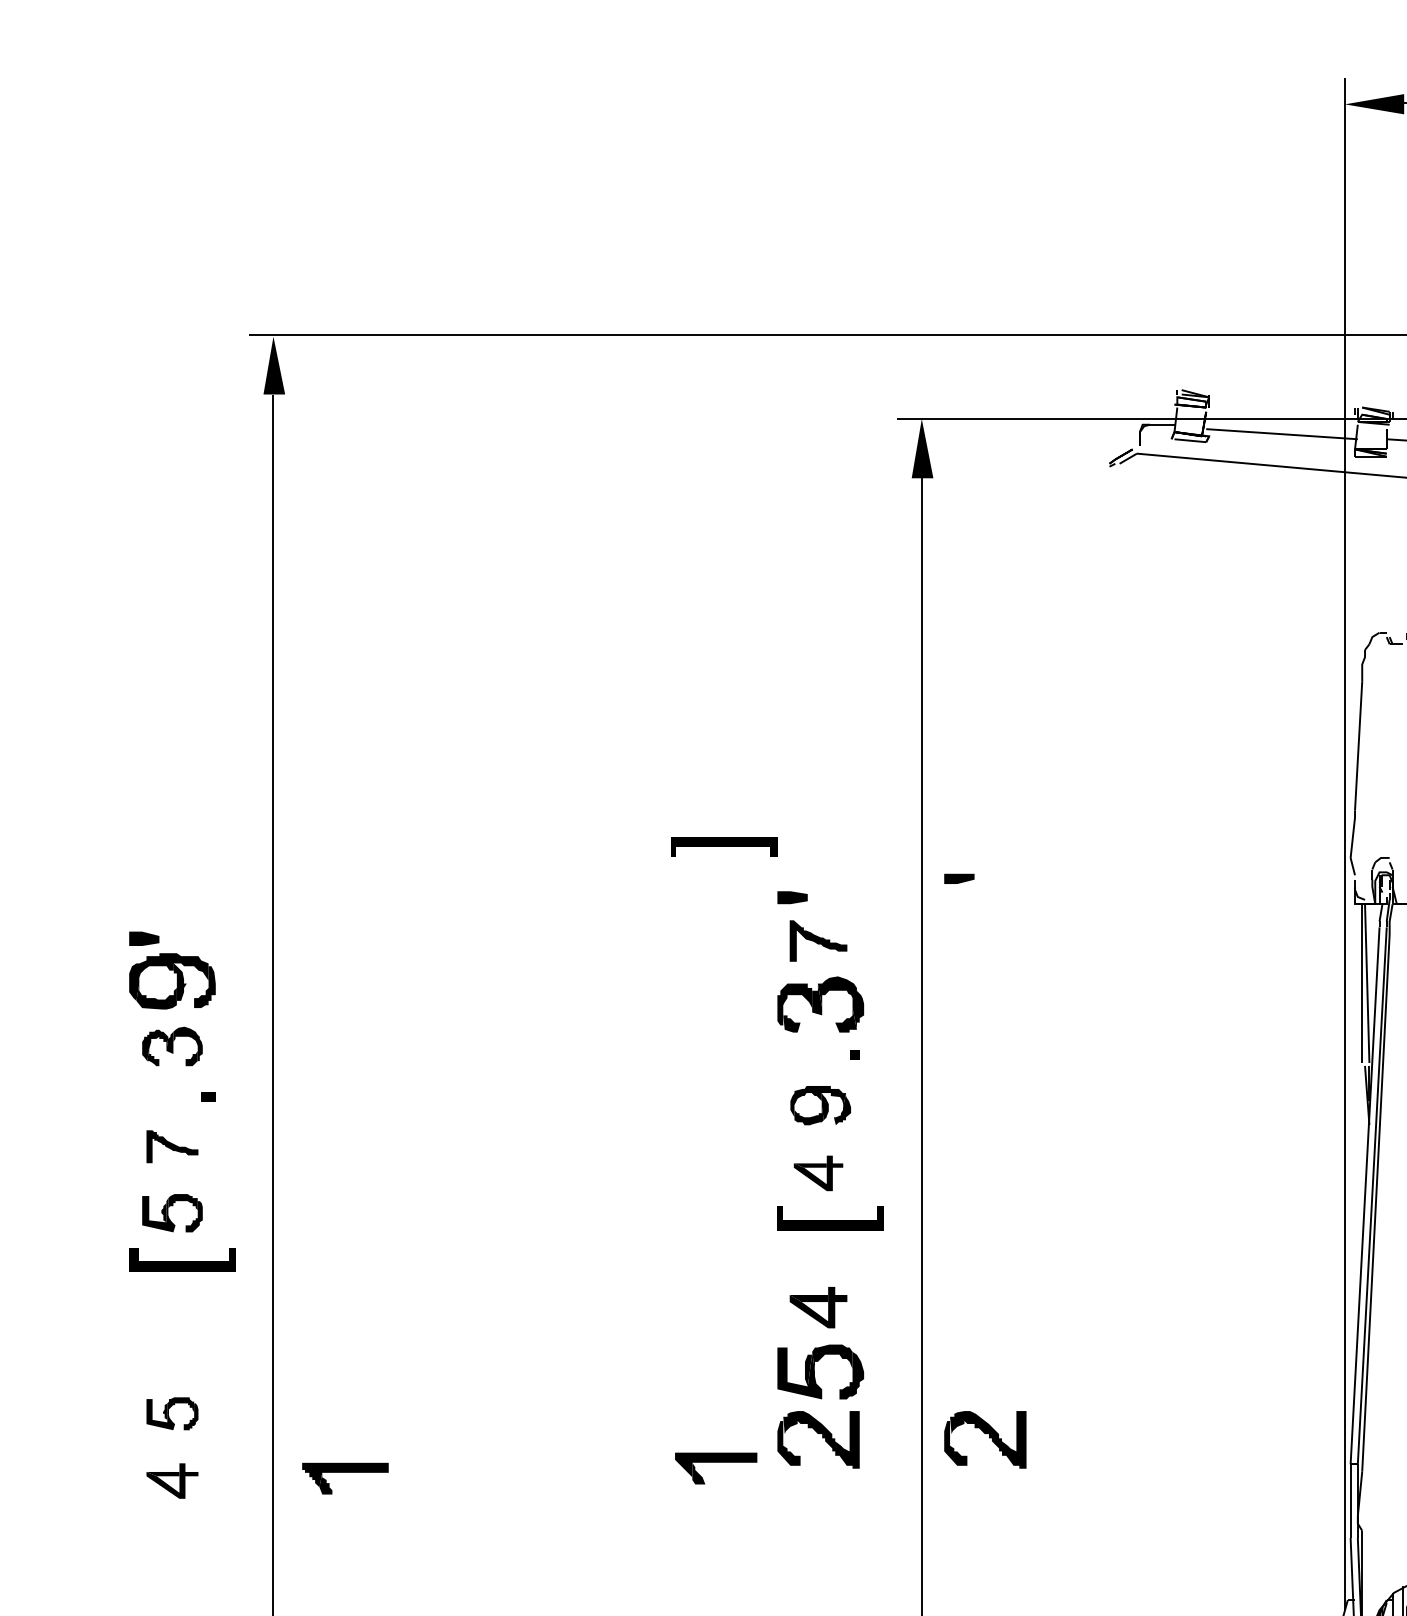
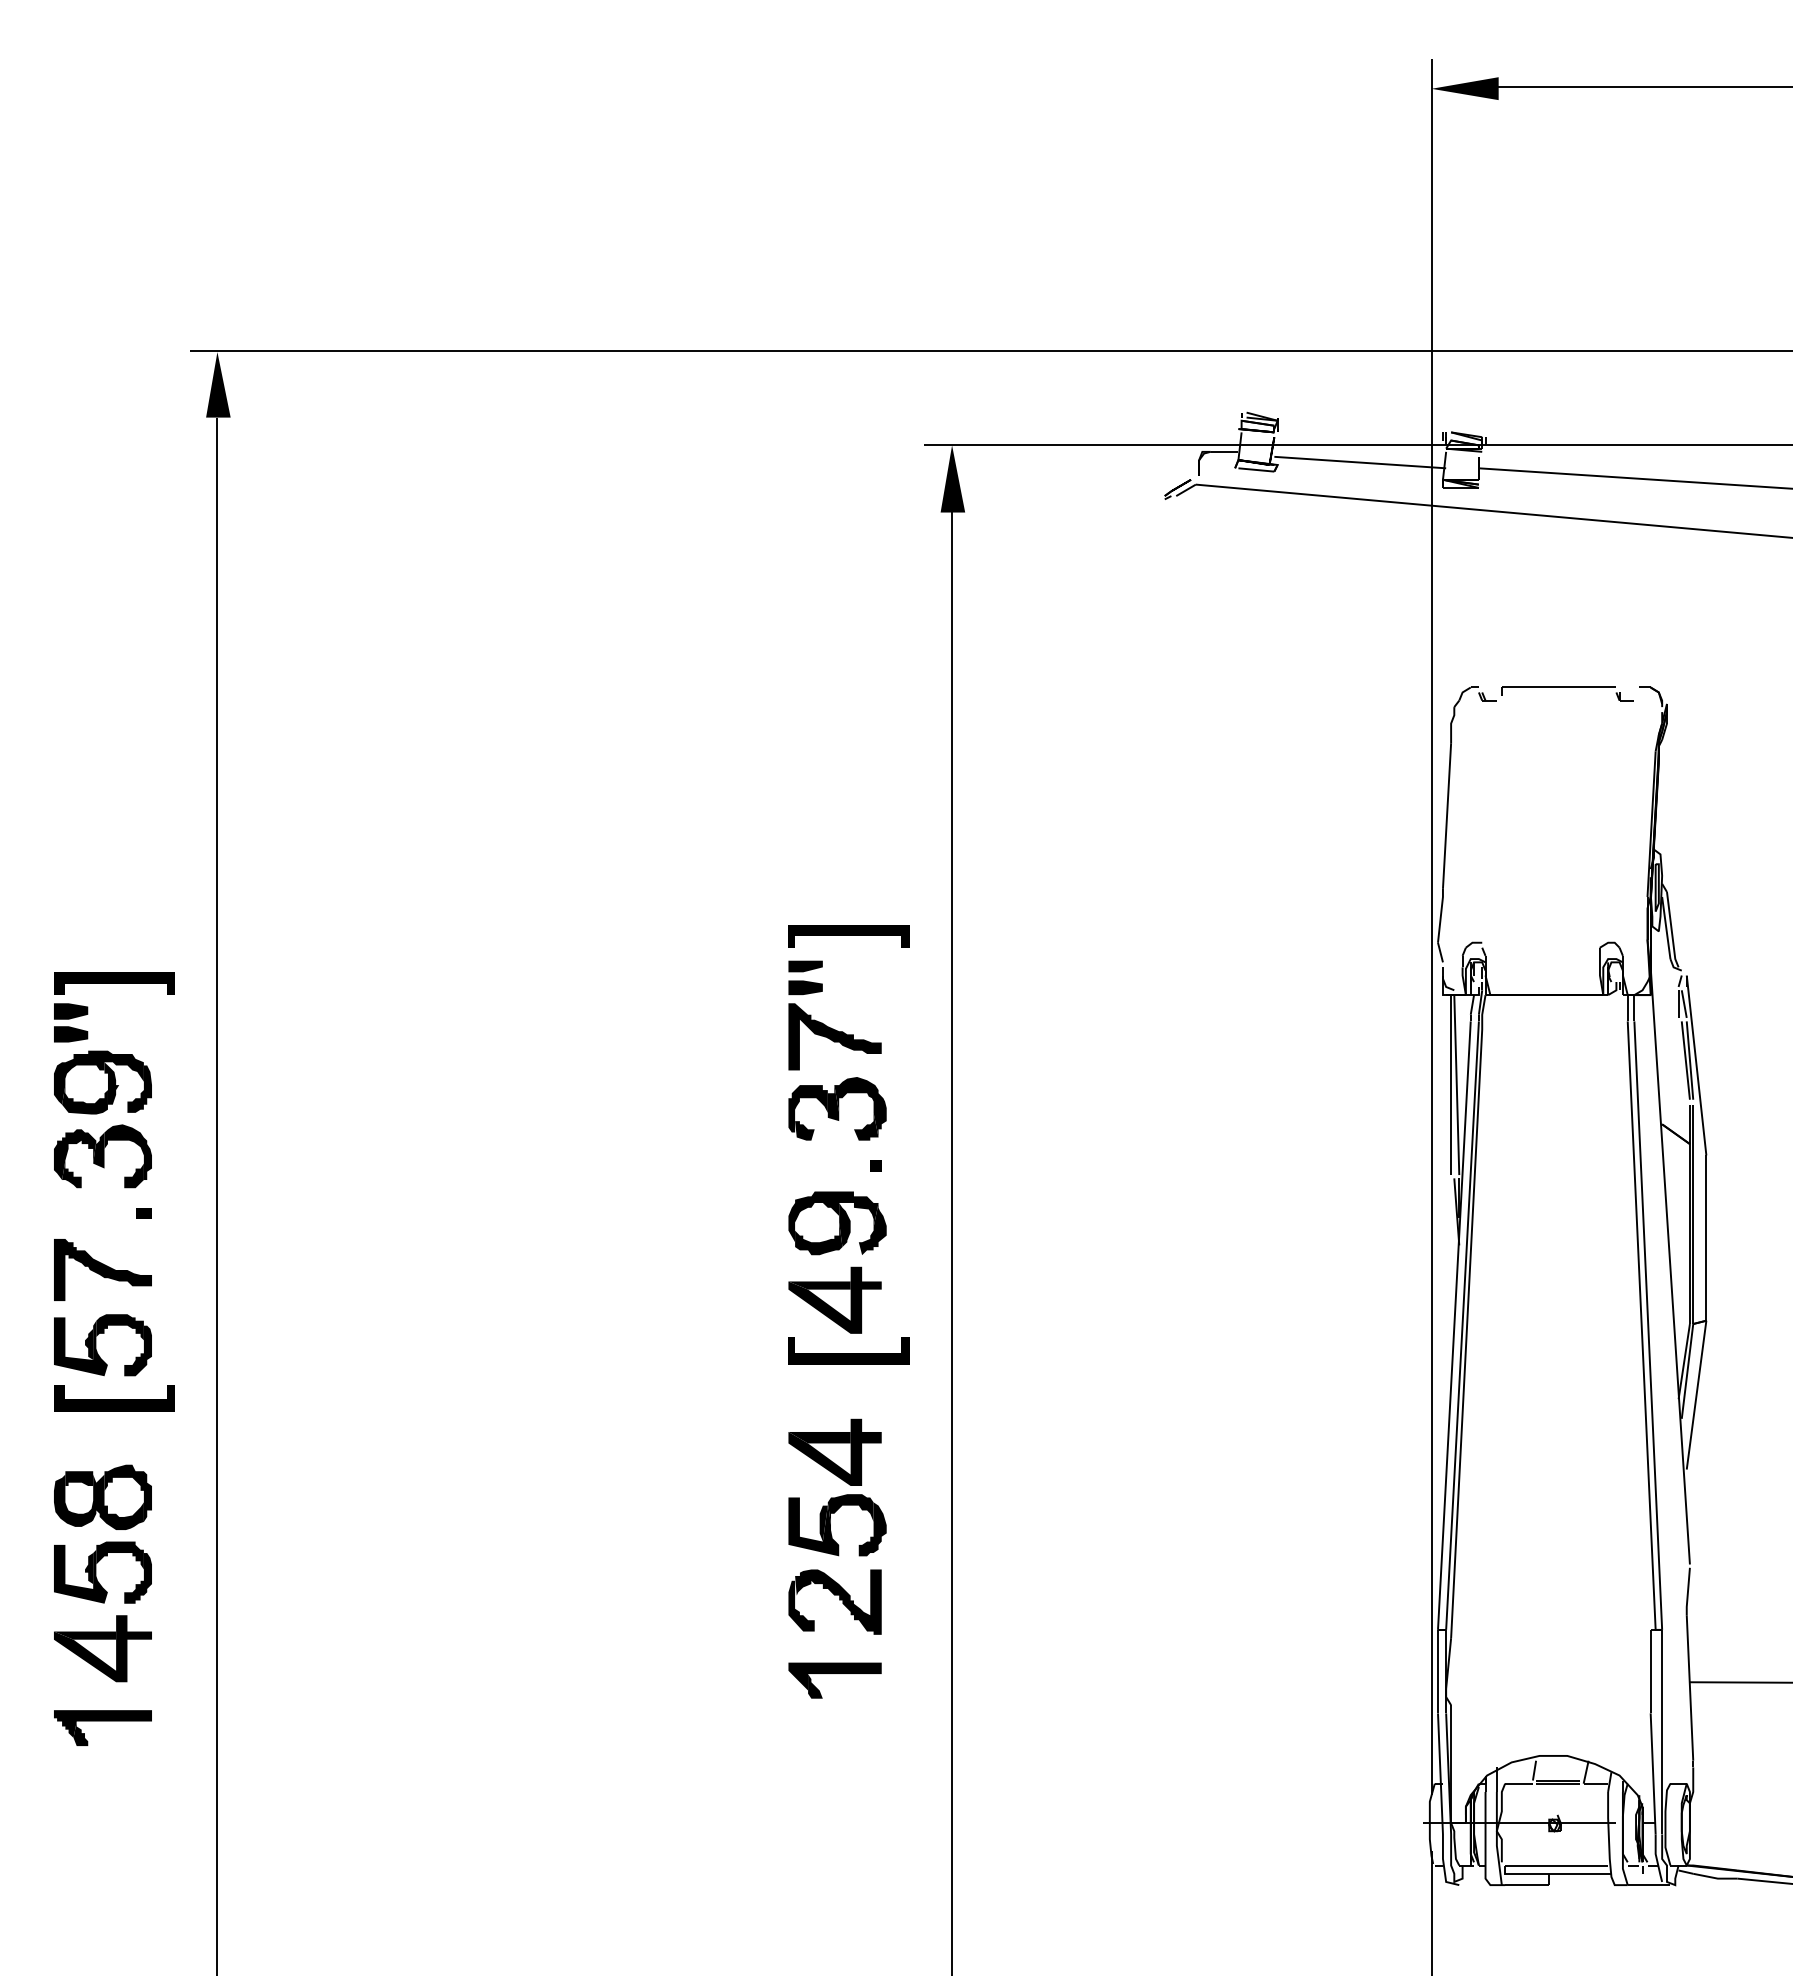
part: (723, 847) -> (848, 936), moved
part: (959, 878) -> (805, 966), moved
fill: (181, 893) -> (113, 983), added
fill: (143, 918) -> (70, 1011), added
part: (818, 940) -> (834, 1036), size x1.43
part: (172, 1046) -> (102, 1156), size x1.43
part: (820, 1105) -> (837, 1223), size x1.43
part: (172, 1146) -> (102, 1269), size x1.67
part: (818, 1172) -> (834, 1299), size x1.67
part: (172, 1213) -> (102, 1345), size x1.43
part: (818, 1306) -> (834, 1451), size x1.43
part: (172, 1346) -> (102, 1496), added
part: (172, 1413) -> (102, 1572), size x1.67
part: (984, 1439) -> (1023, 1601), removed
part: (715, 1462) -> (834, 1673), moved
part: (345, 1478) -> (102, 1727), moved
part: (172, 1480) -> (102, 1648), size x1.67

